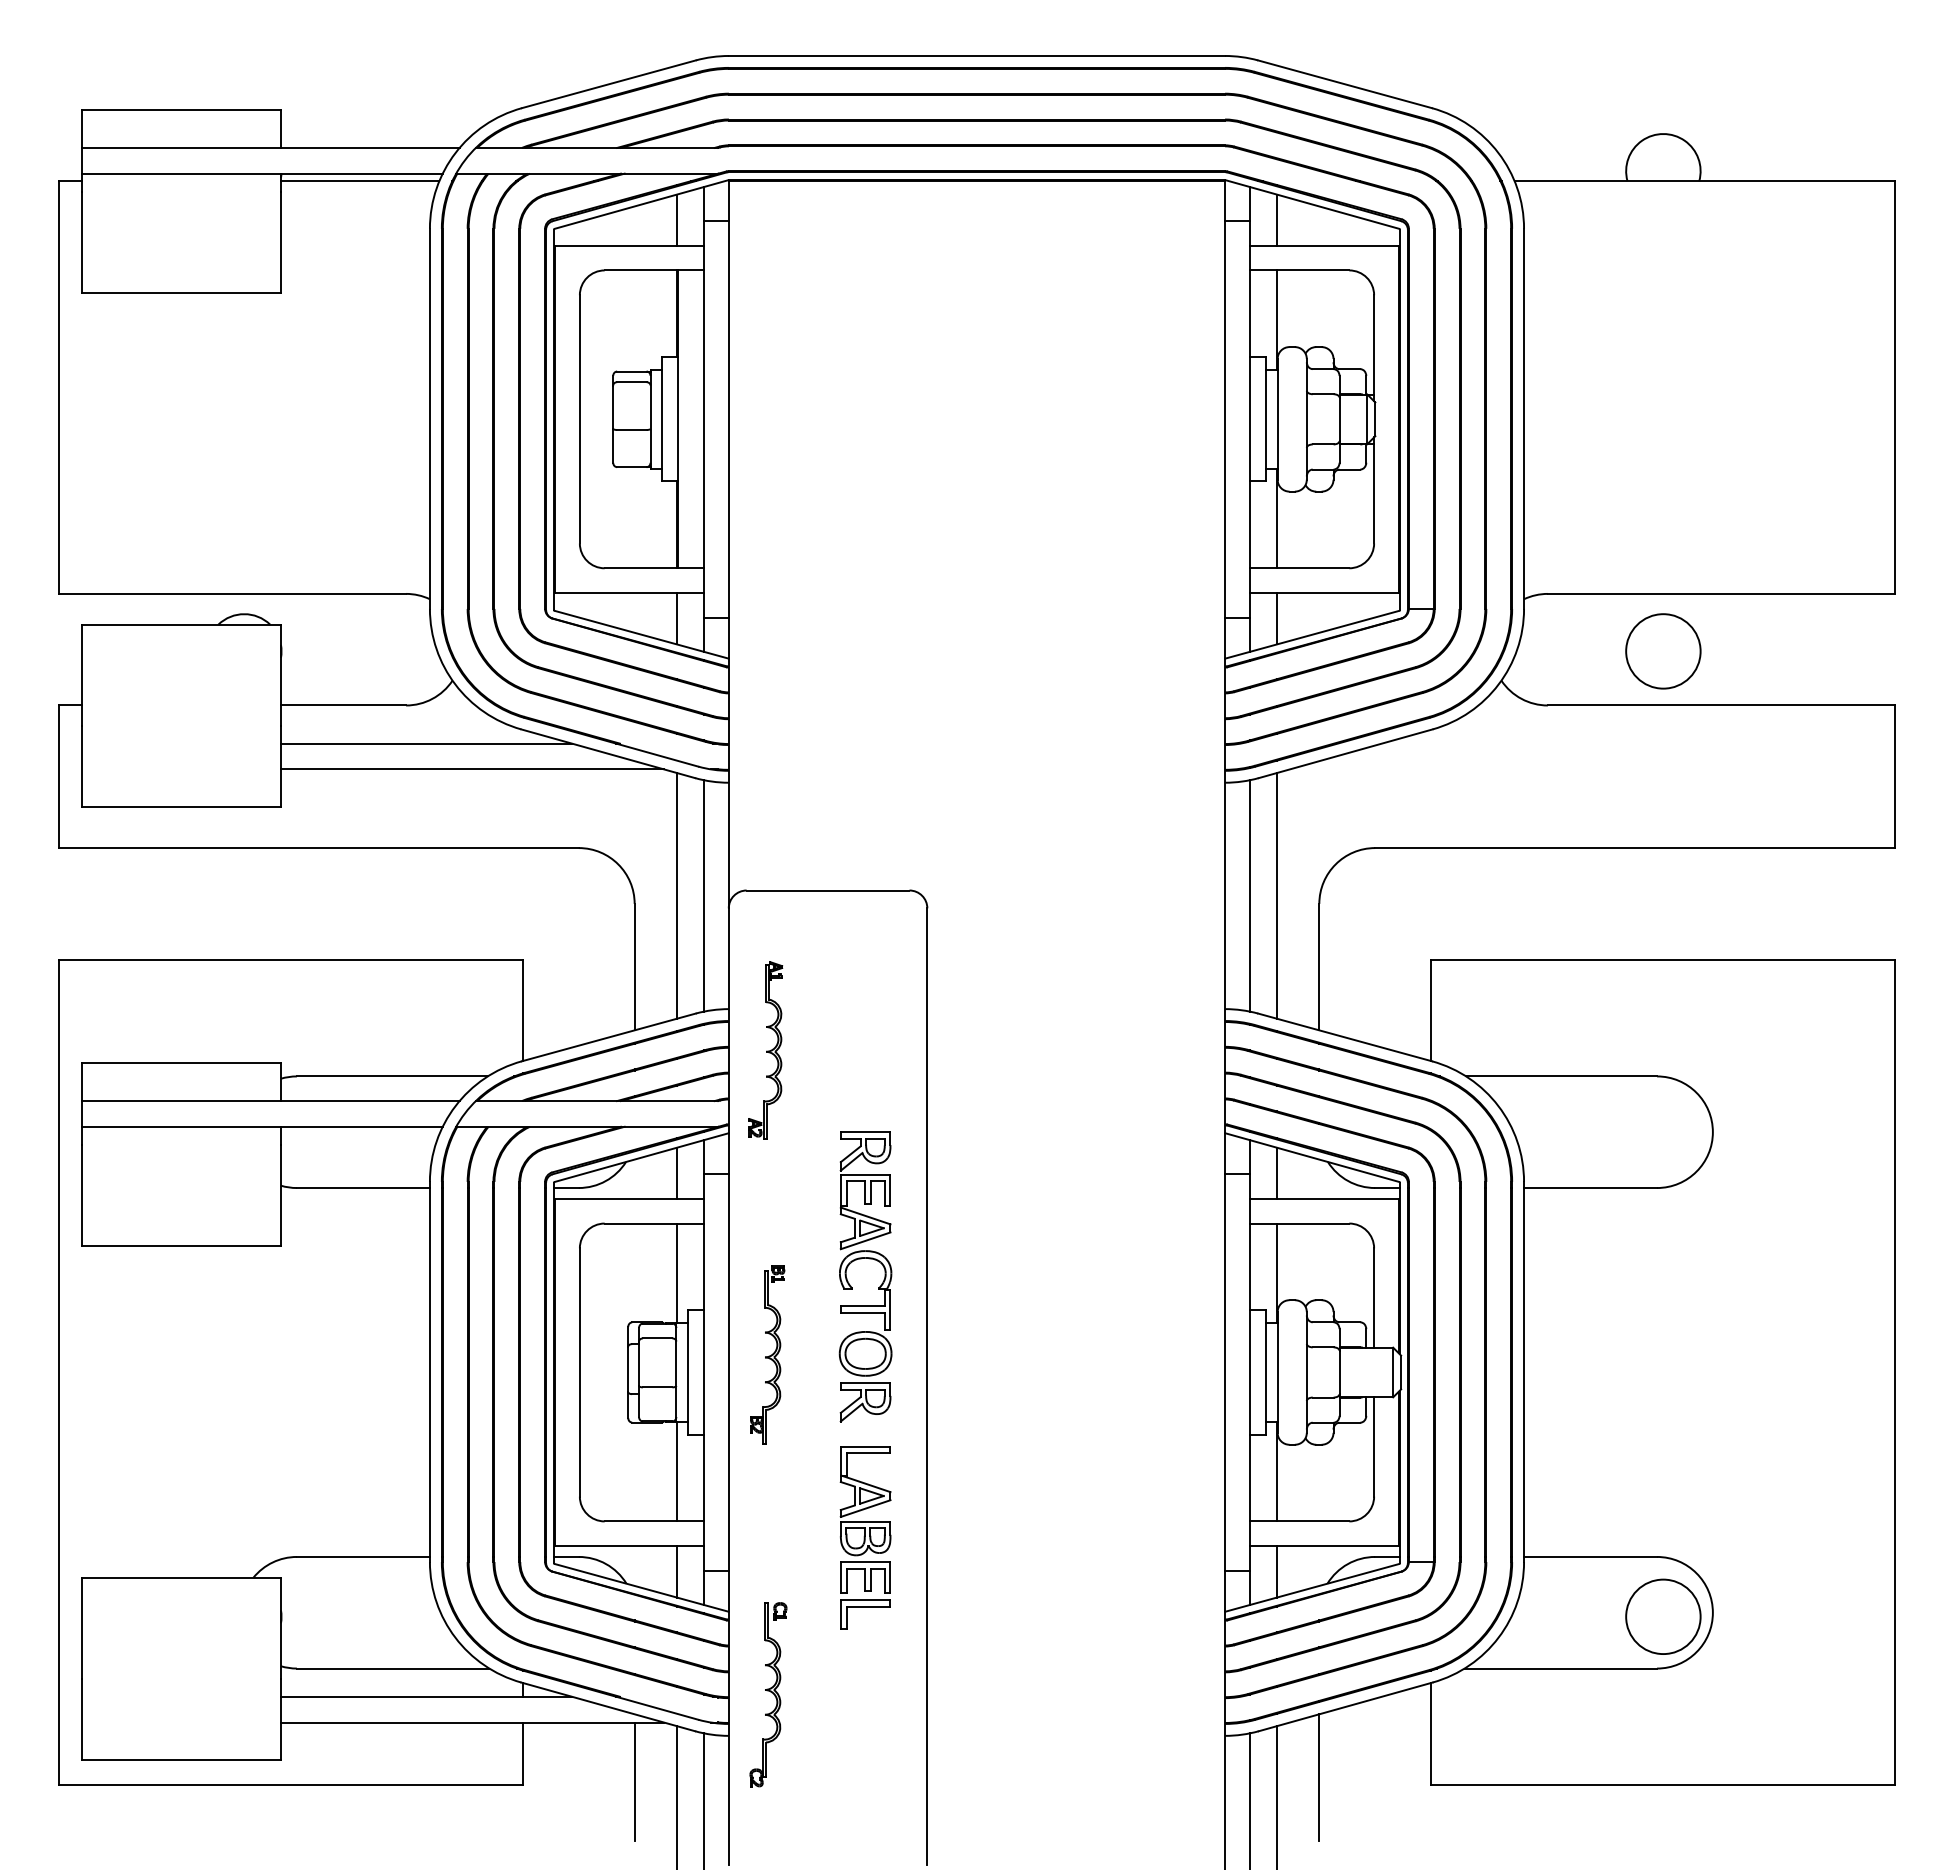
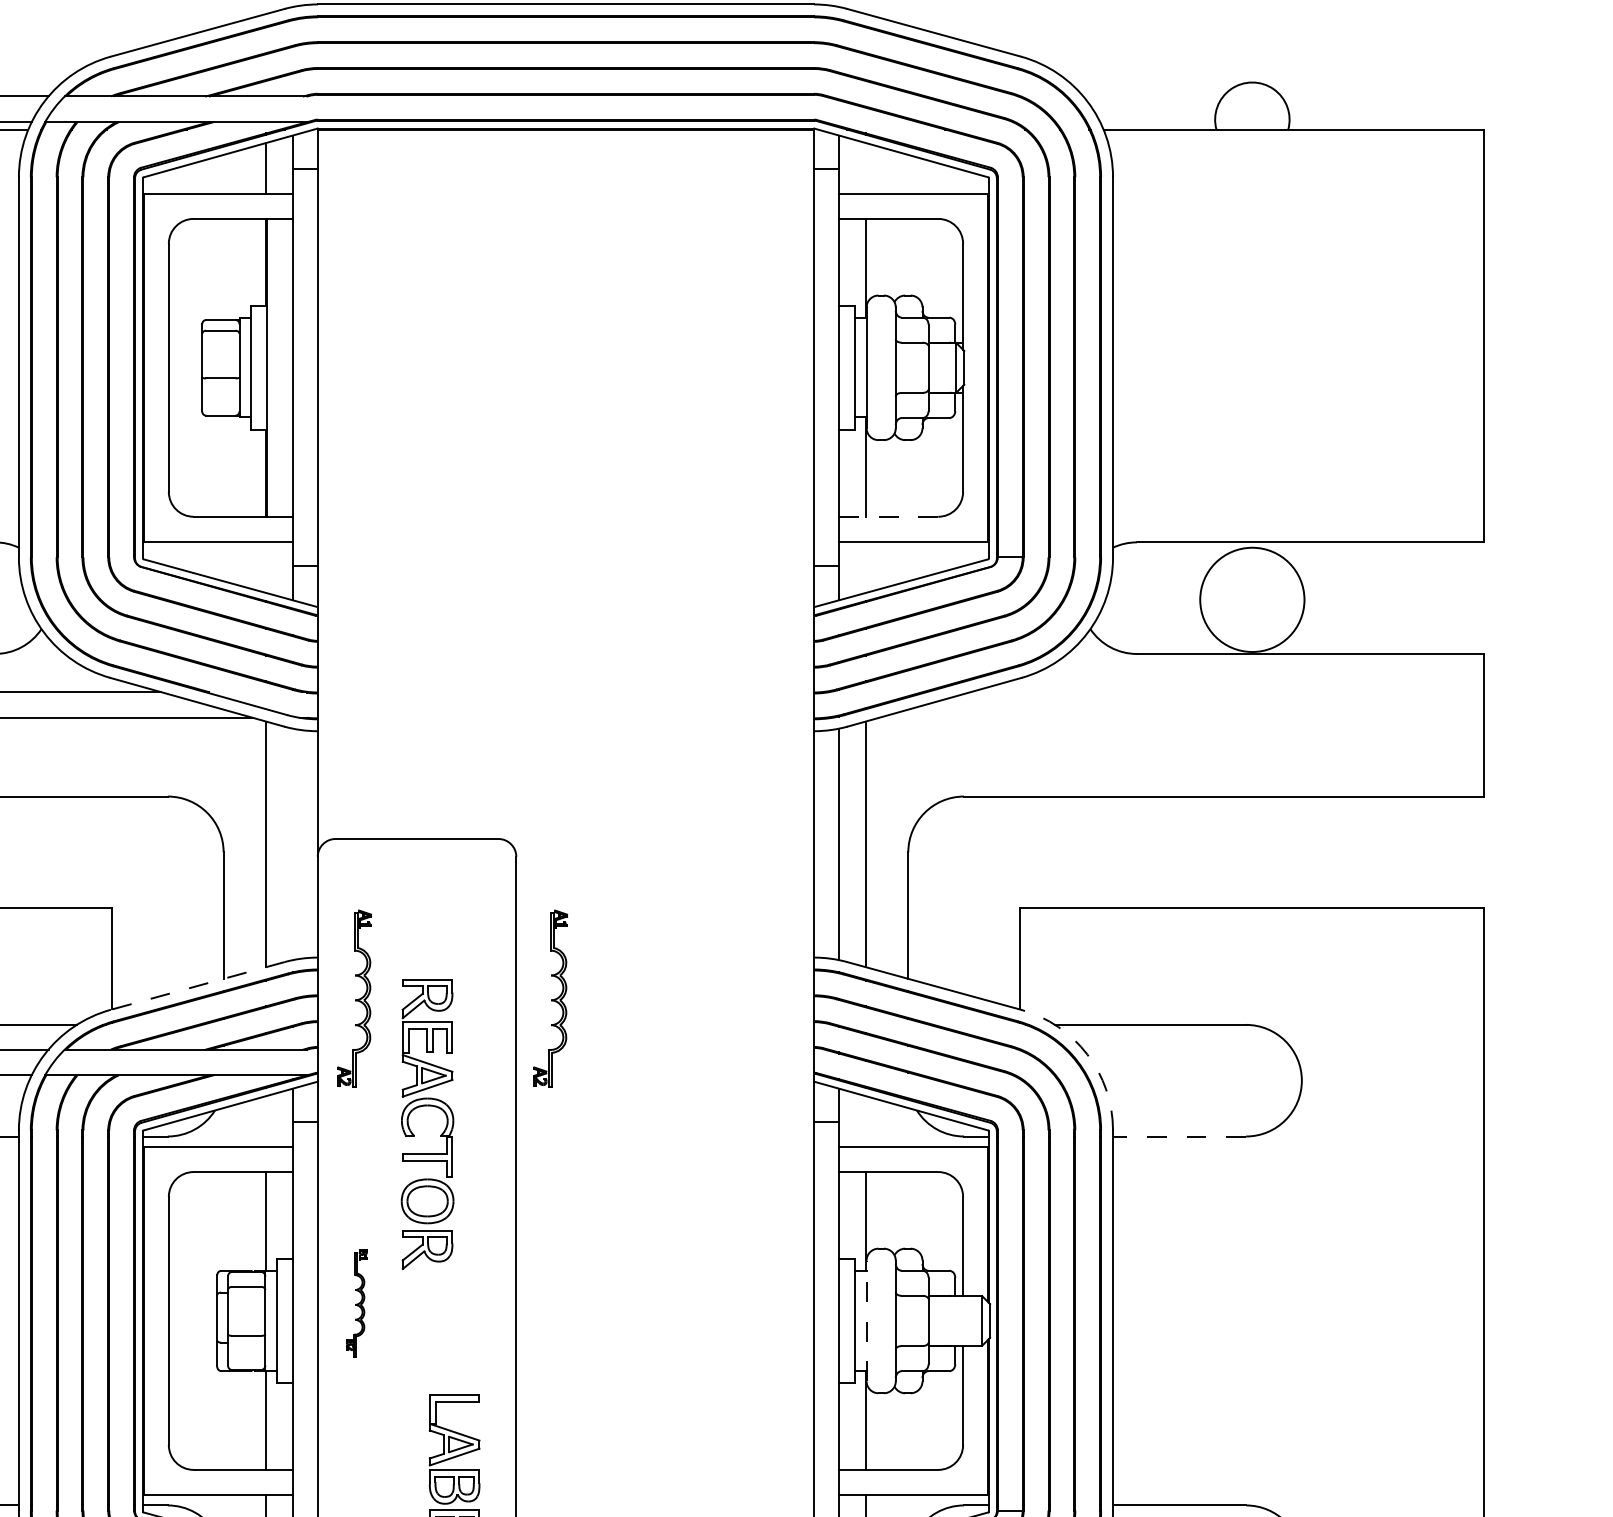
line: (1276, 219) -> (865, 167), removed
line: (1299, 568) -> (888, 516), solid -> dashed
line: (677, 618) -> (266, 566), removed
line: (1276, 618) -> (865, 566), removed
circle: (1663, 651) -> (1252, 599), size x1.4
line: (703, 895) -> (292, 843), removed
line: (608, 1037) -> (197, 985), solid -> dashed
part: (961, 1050) -> (550, 998), added
arc: (1498, 1106) -> (1087, 1054), solid -> dashed
line: (677, 1172) -> (266, 1120), removed
line: (1276, 1172) -> (865, 1120), removed
line: (1590, 1188) -> (1179, 1136), solid -> dashed
part: (850, 1284) -> (412, 1131), moved
part: (767, 1354) -> (356, 1302), size x0.6
line: (1277, 1371) -> (866, 1319), solid -> dashed

